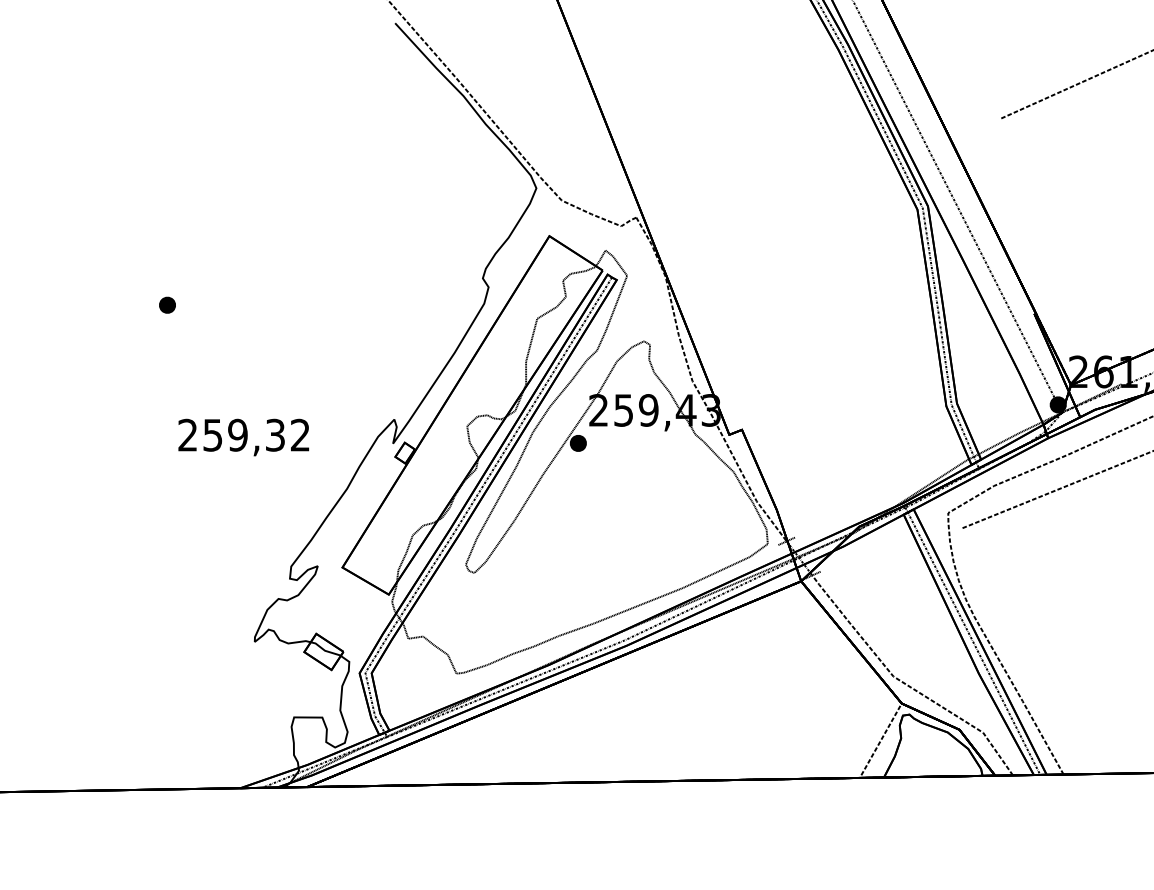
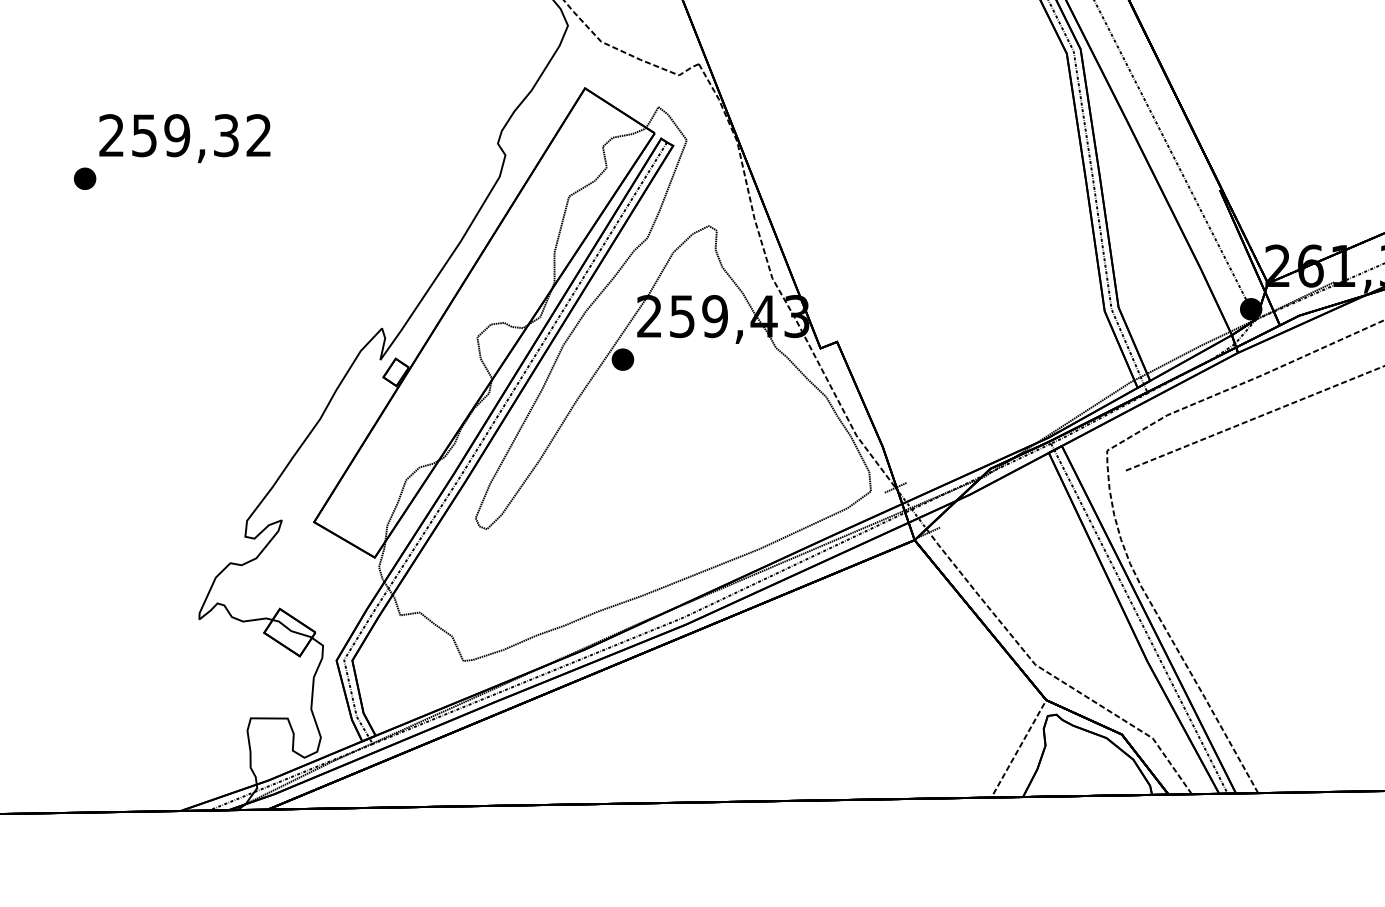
text: (243, 437) -> (184, 138), moved

